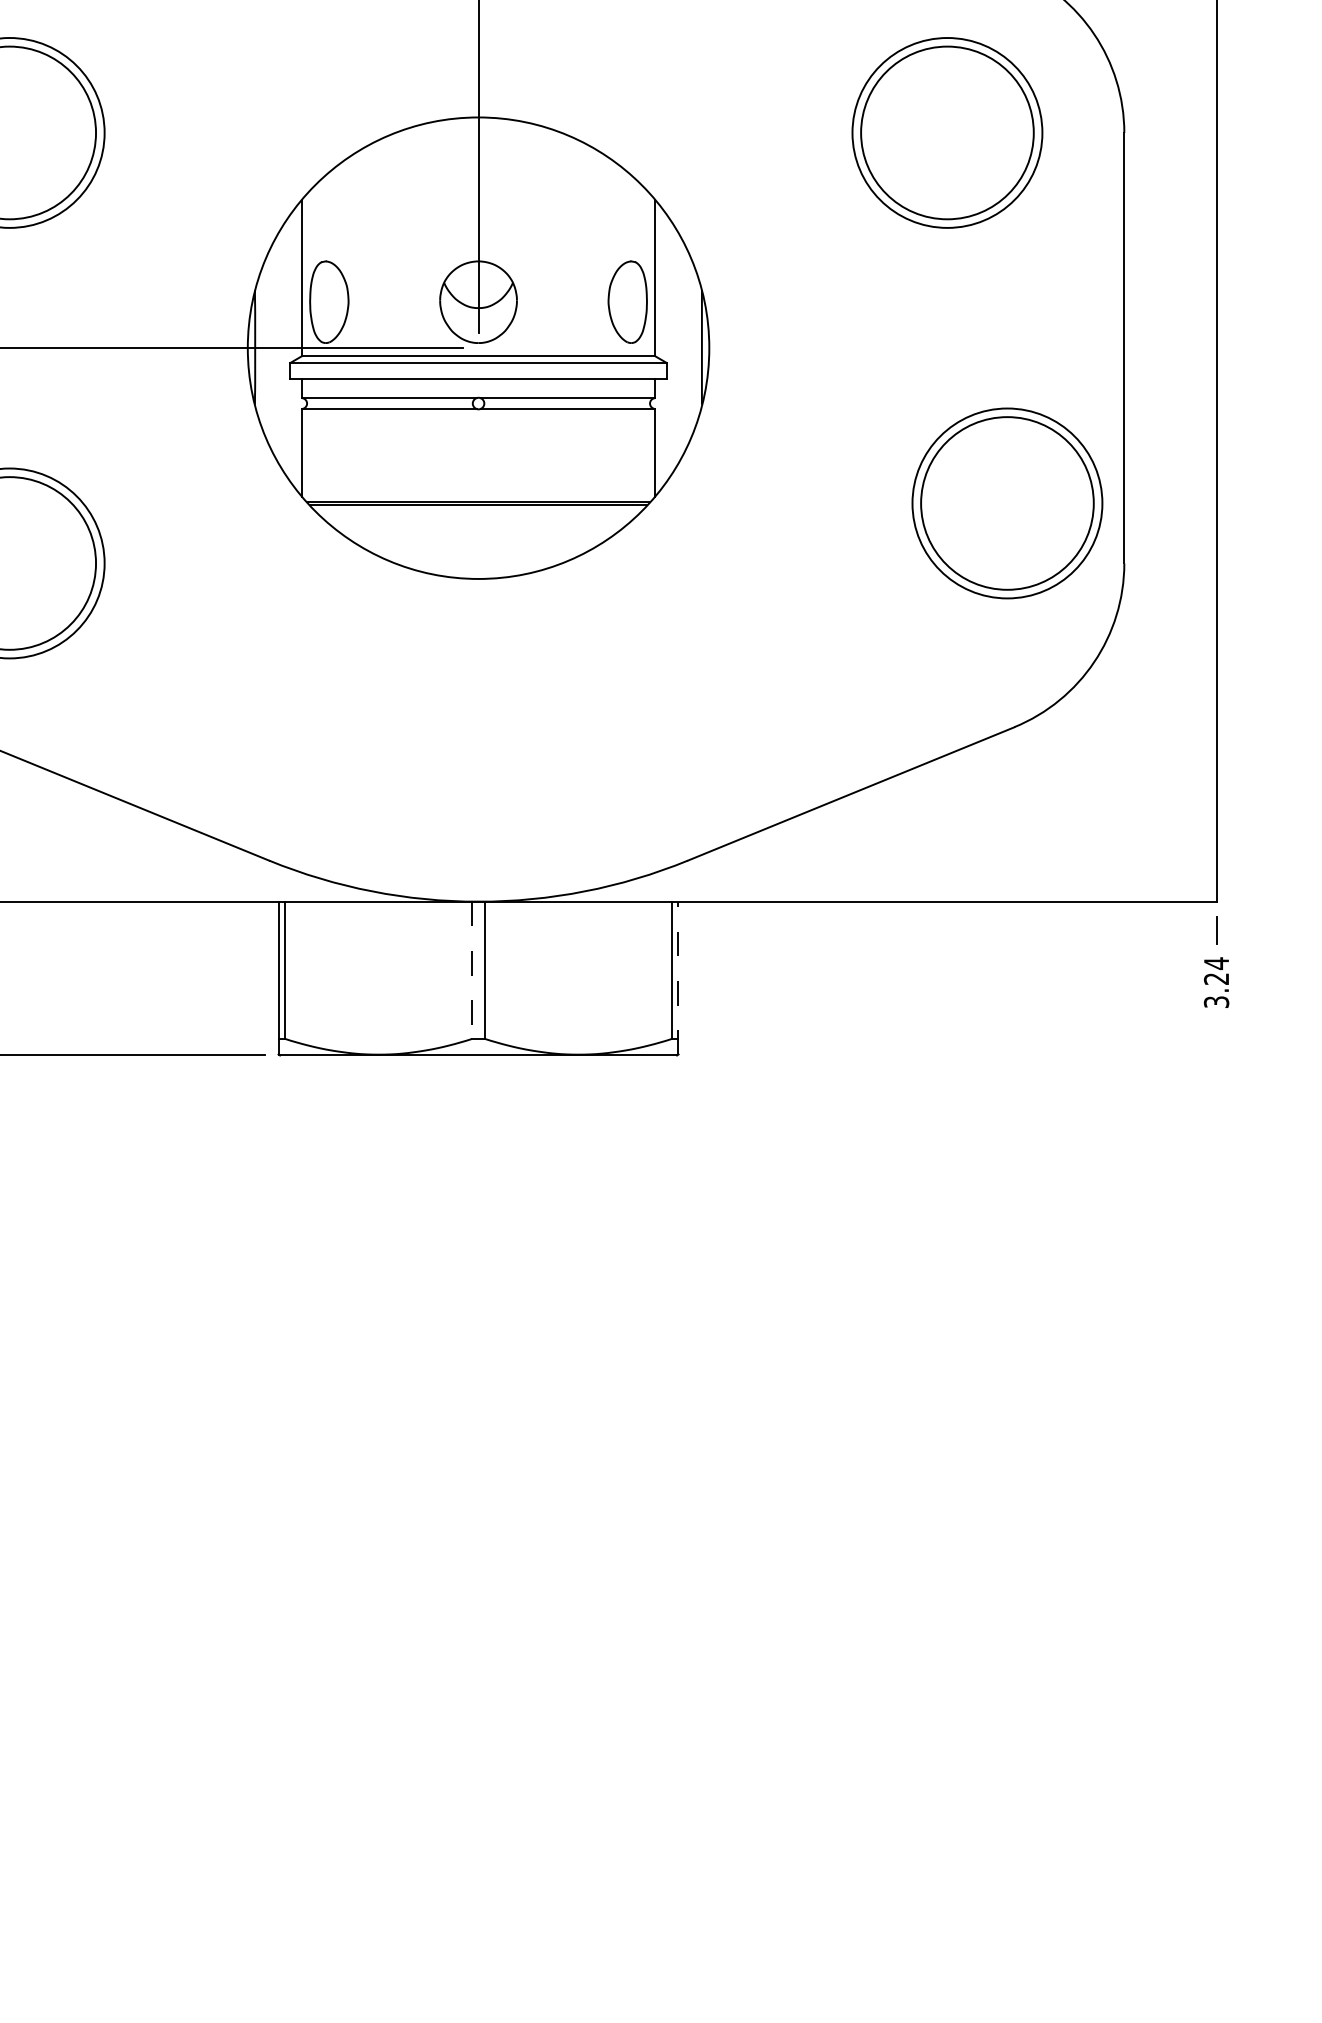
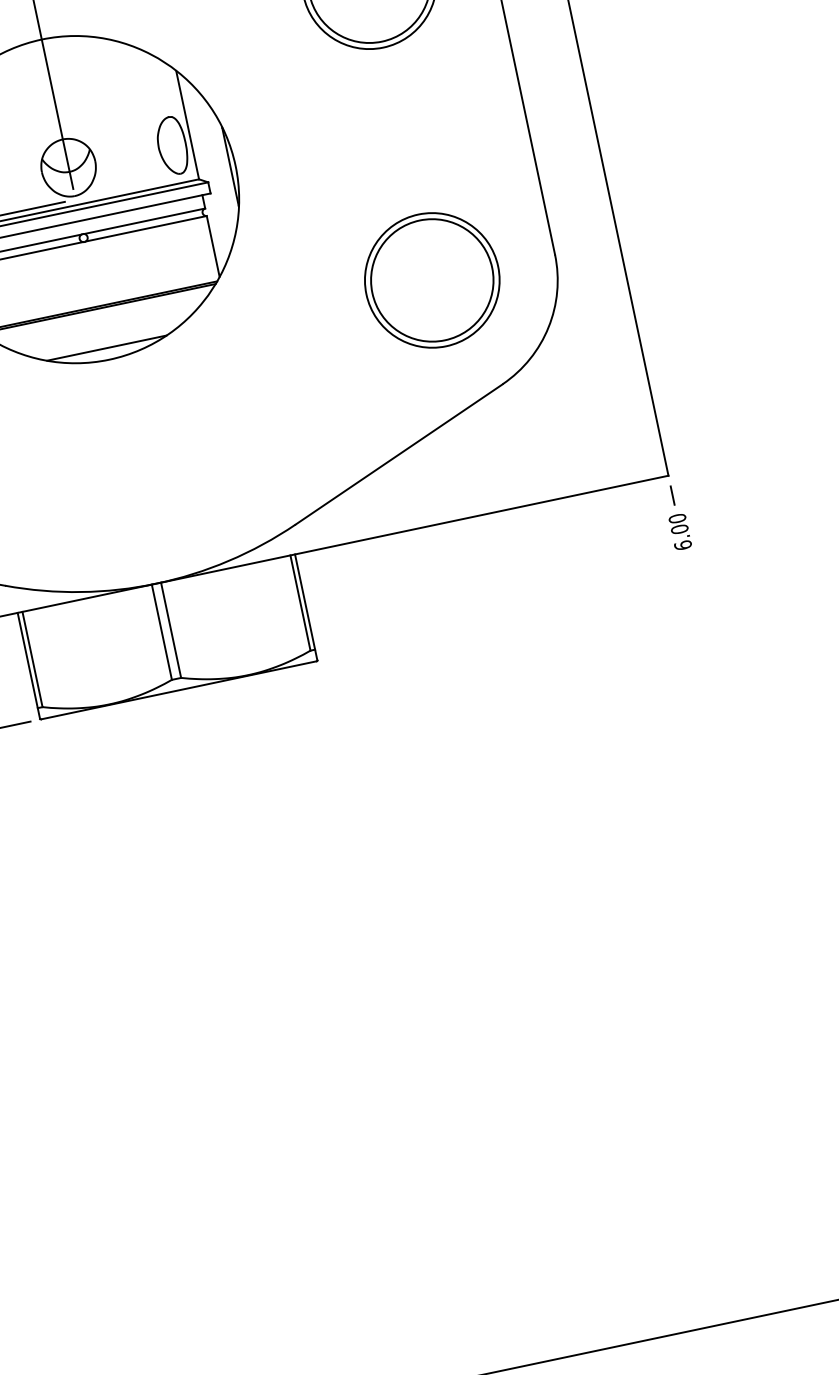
part: (1007, 503) -> (432, 280), moved
line: (478, 562) -> (106, 348), added
line: (471, 970) -> (161, 632), dashed -> solid
line: (678, 978) -> (306, 607), dashed -> solid
text: (1216, 982) -> (680, 531), 3.24 -> 6.00

